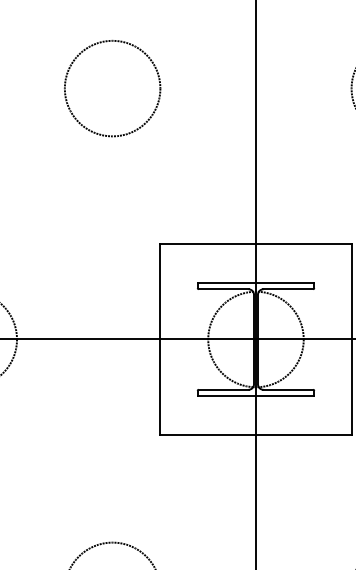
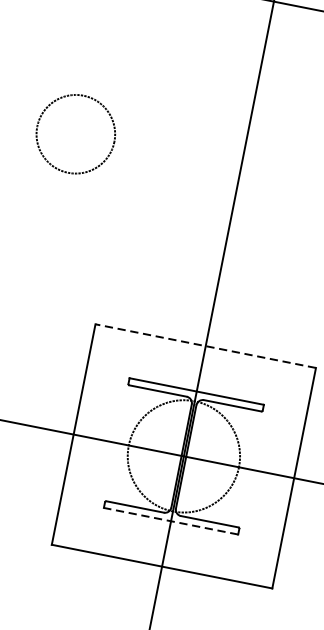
circle: (112, 88) -> (75, 134), size x0.7
line: (256, 243) -> (206, 345), solid -> dashed
line: (255, 395) -> (170, 520), solid -> dashed

